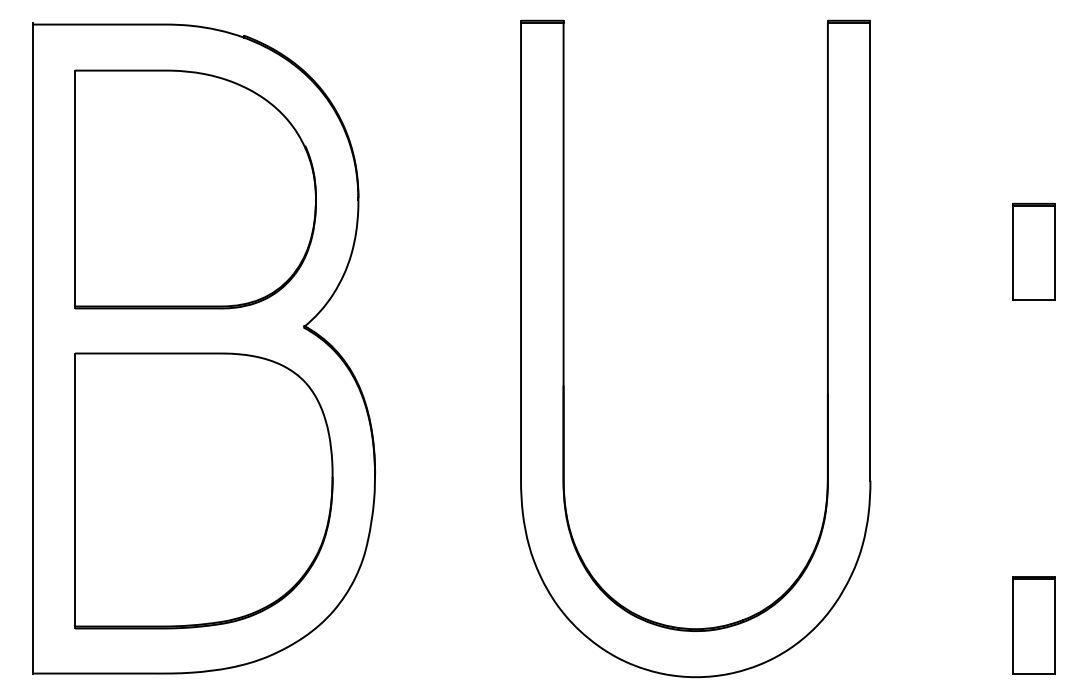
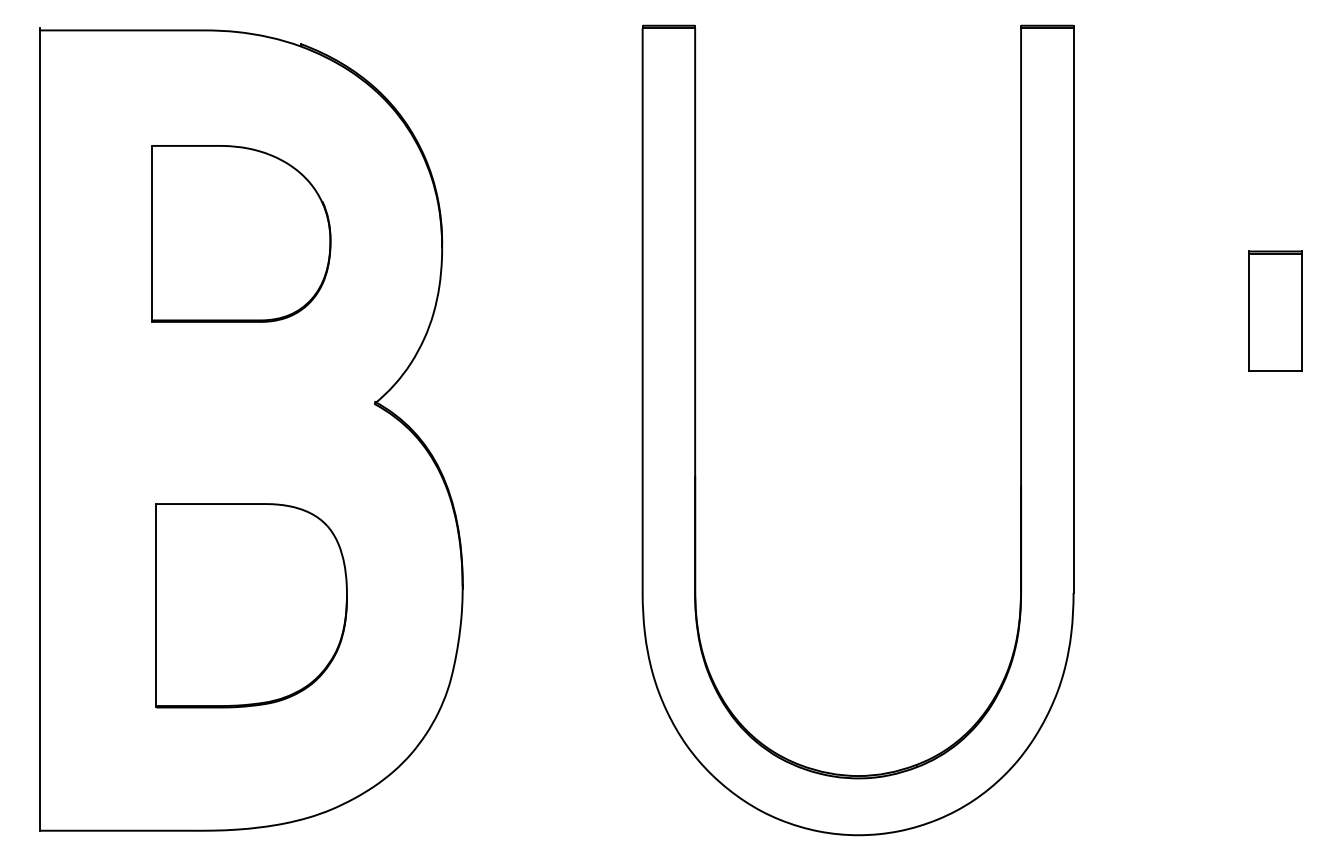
part: (195, 189) -> (241, 233), size x0.6
part: (203, 490) -> (251, 605), size x0.6
part: (1034, 624) -> (1275, 770), removed

